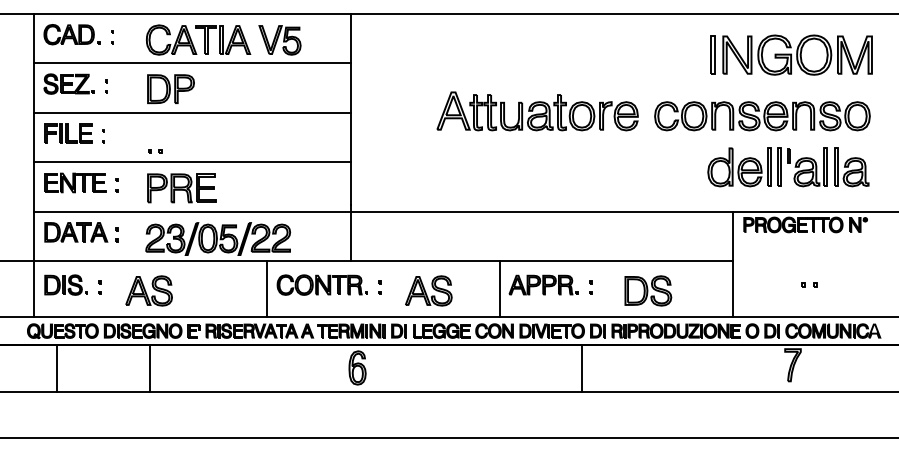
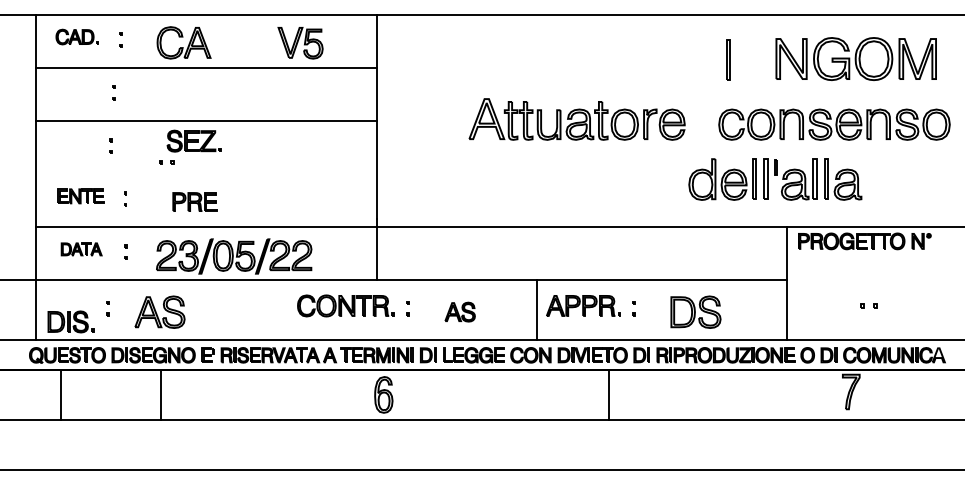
part: (71, 34) -> (76, 36), size x0.7
part: (223, 39) -> (239, 42), removed
line: (712, 54) -> (727, 59), moved
part: (68, 83) -> (193, 140), moved
part: (170, 89) -> (183, 95), removed
part: (762, 116) -> (834, 124), moved
part: (68, 132) -> (73, 142), removed
line: (192, 161) -> (206, 173), removed
part: (788, 167) -> (775, 179), moved
part: (75, 183) -> (80, 196), size x0.7
part: (181, 187) -> (194, 201), size x0.6
part: (75, 232) -> (81, 249), size x0.6
part: (65, 284) -> (70, 321), moved
line: (266, 289) -> (286, 310), removed
part: (428, 290) -> (459, 311), size x0.6
line: (581, 368) -> (608, 395), moved

